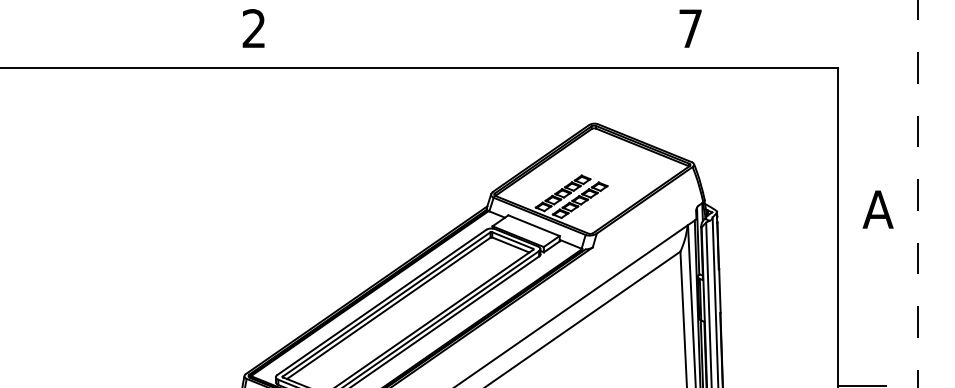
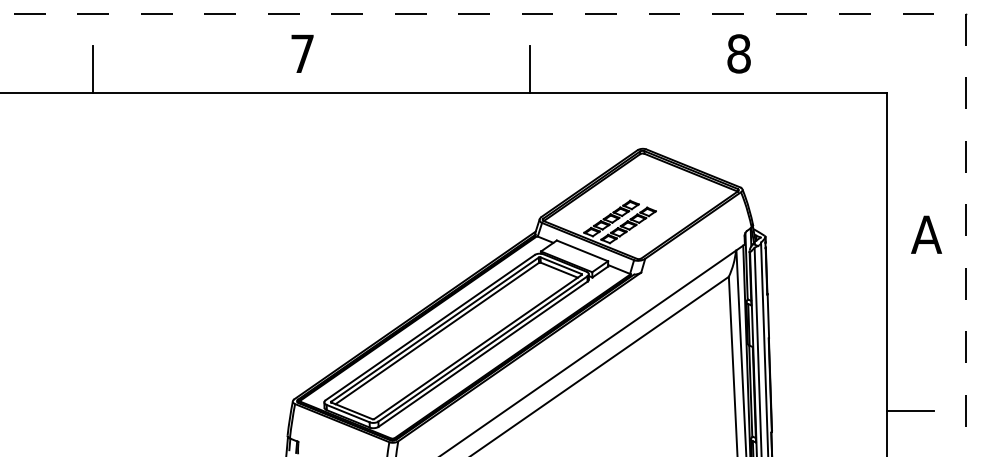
text: (254, 28) -> (302, 53), 2 -> 7
text: (690, 28) -> (738, 53), 7 -> 8
line: (45, 44) -> (93, 69), added
line: (481, 44) -> (529, 69), added

